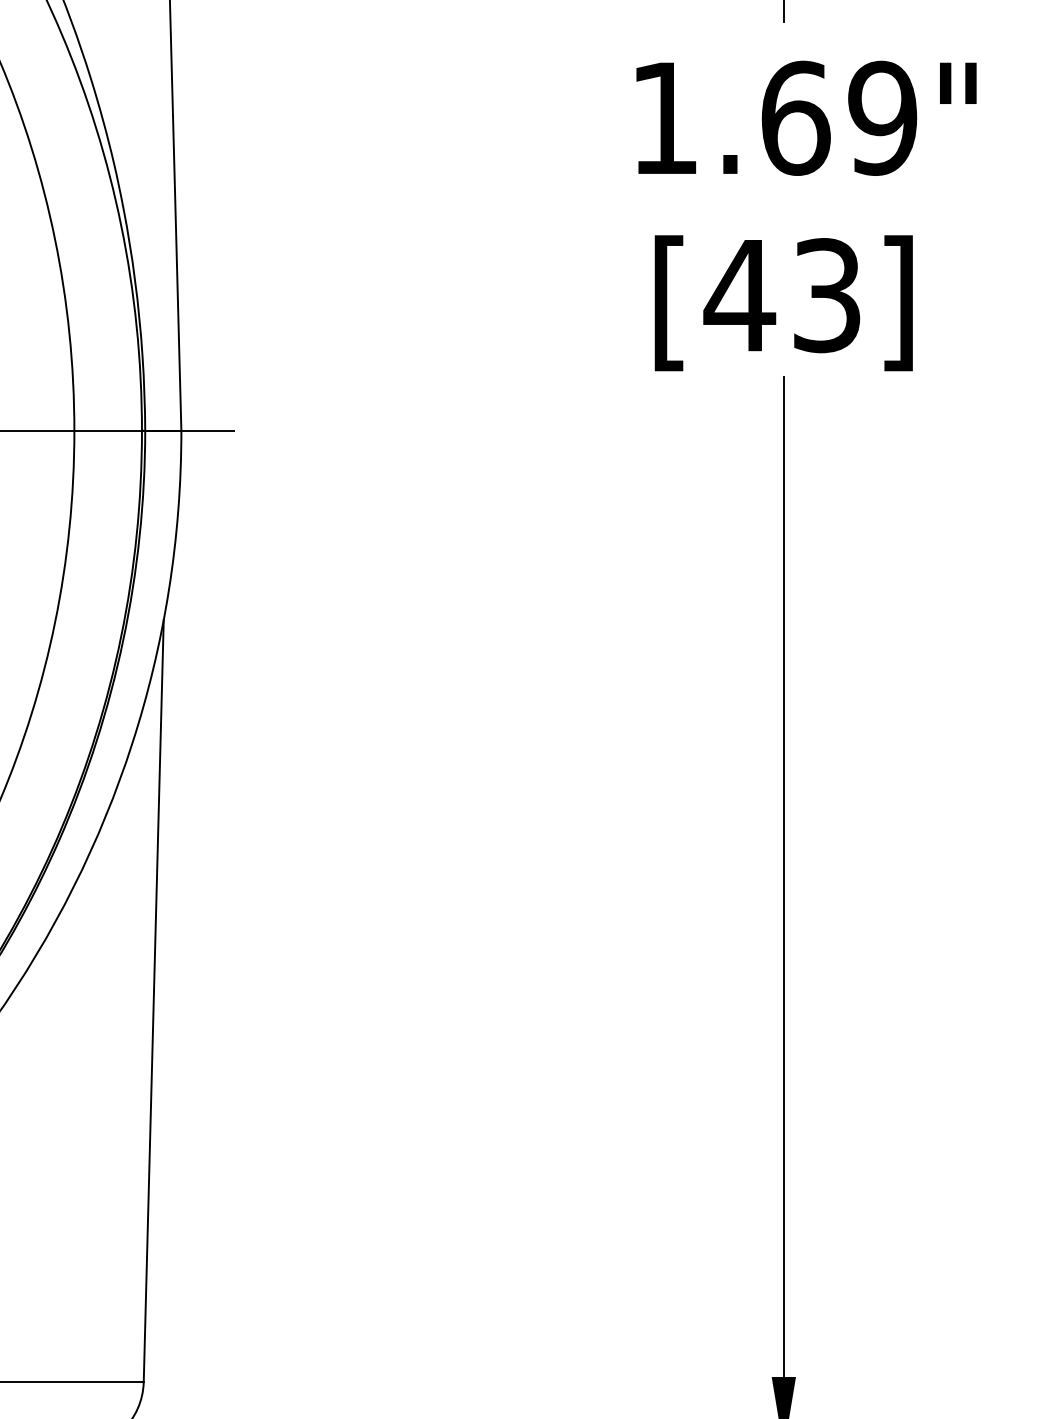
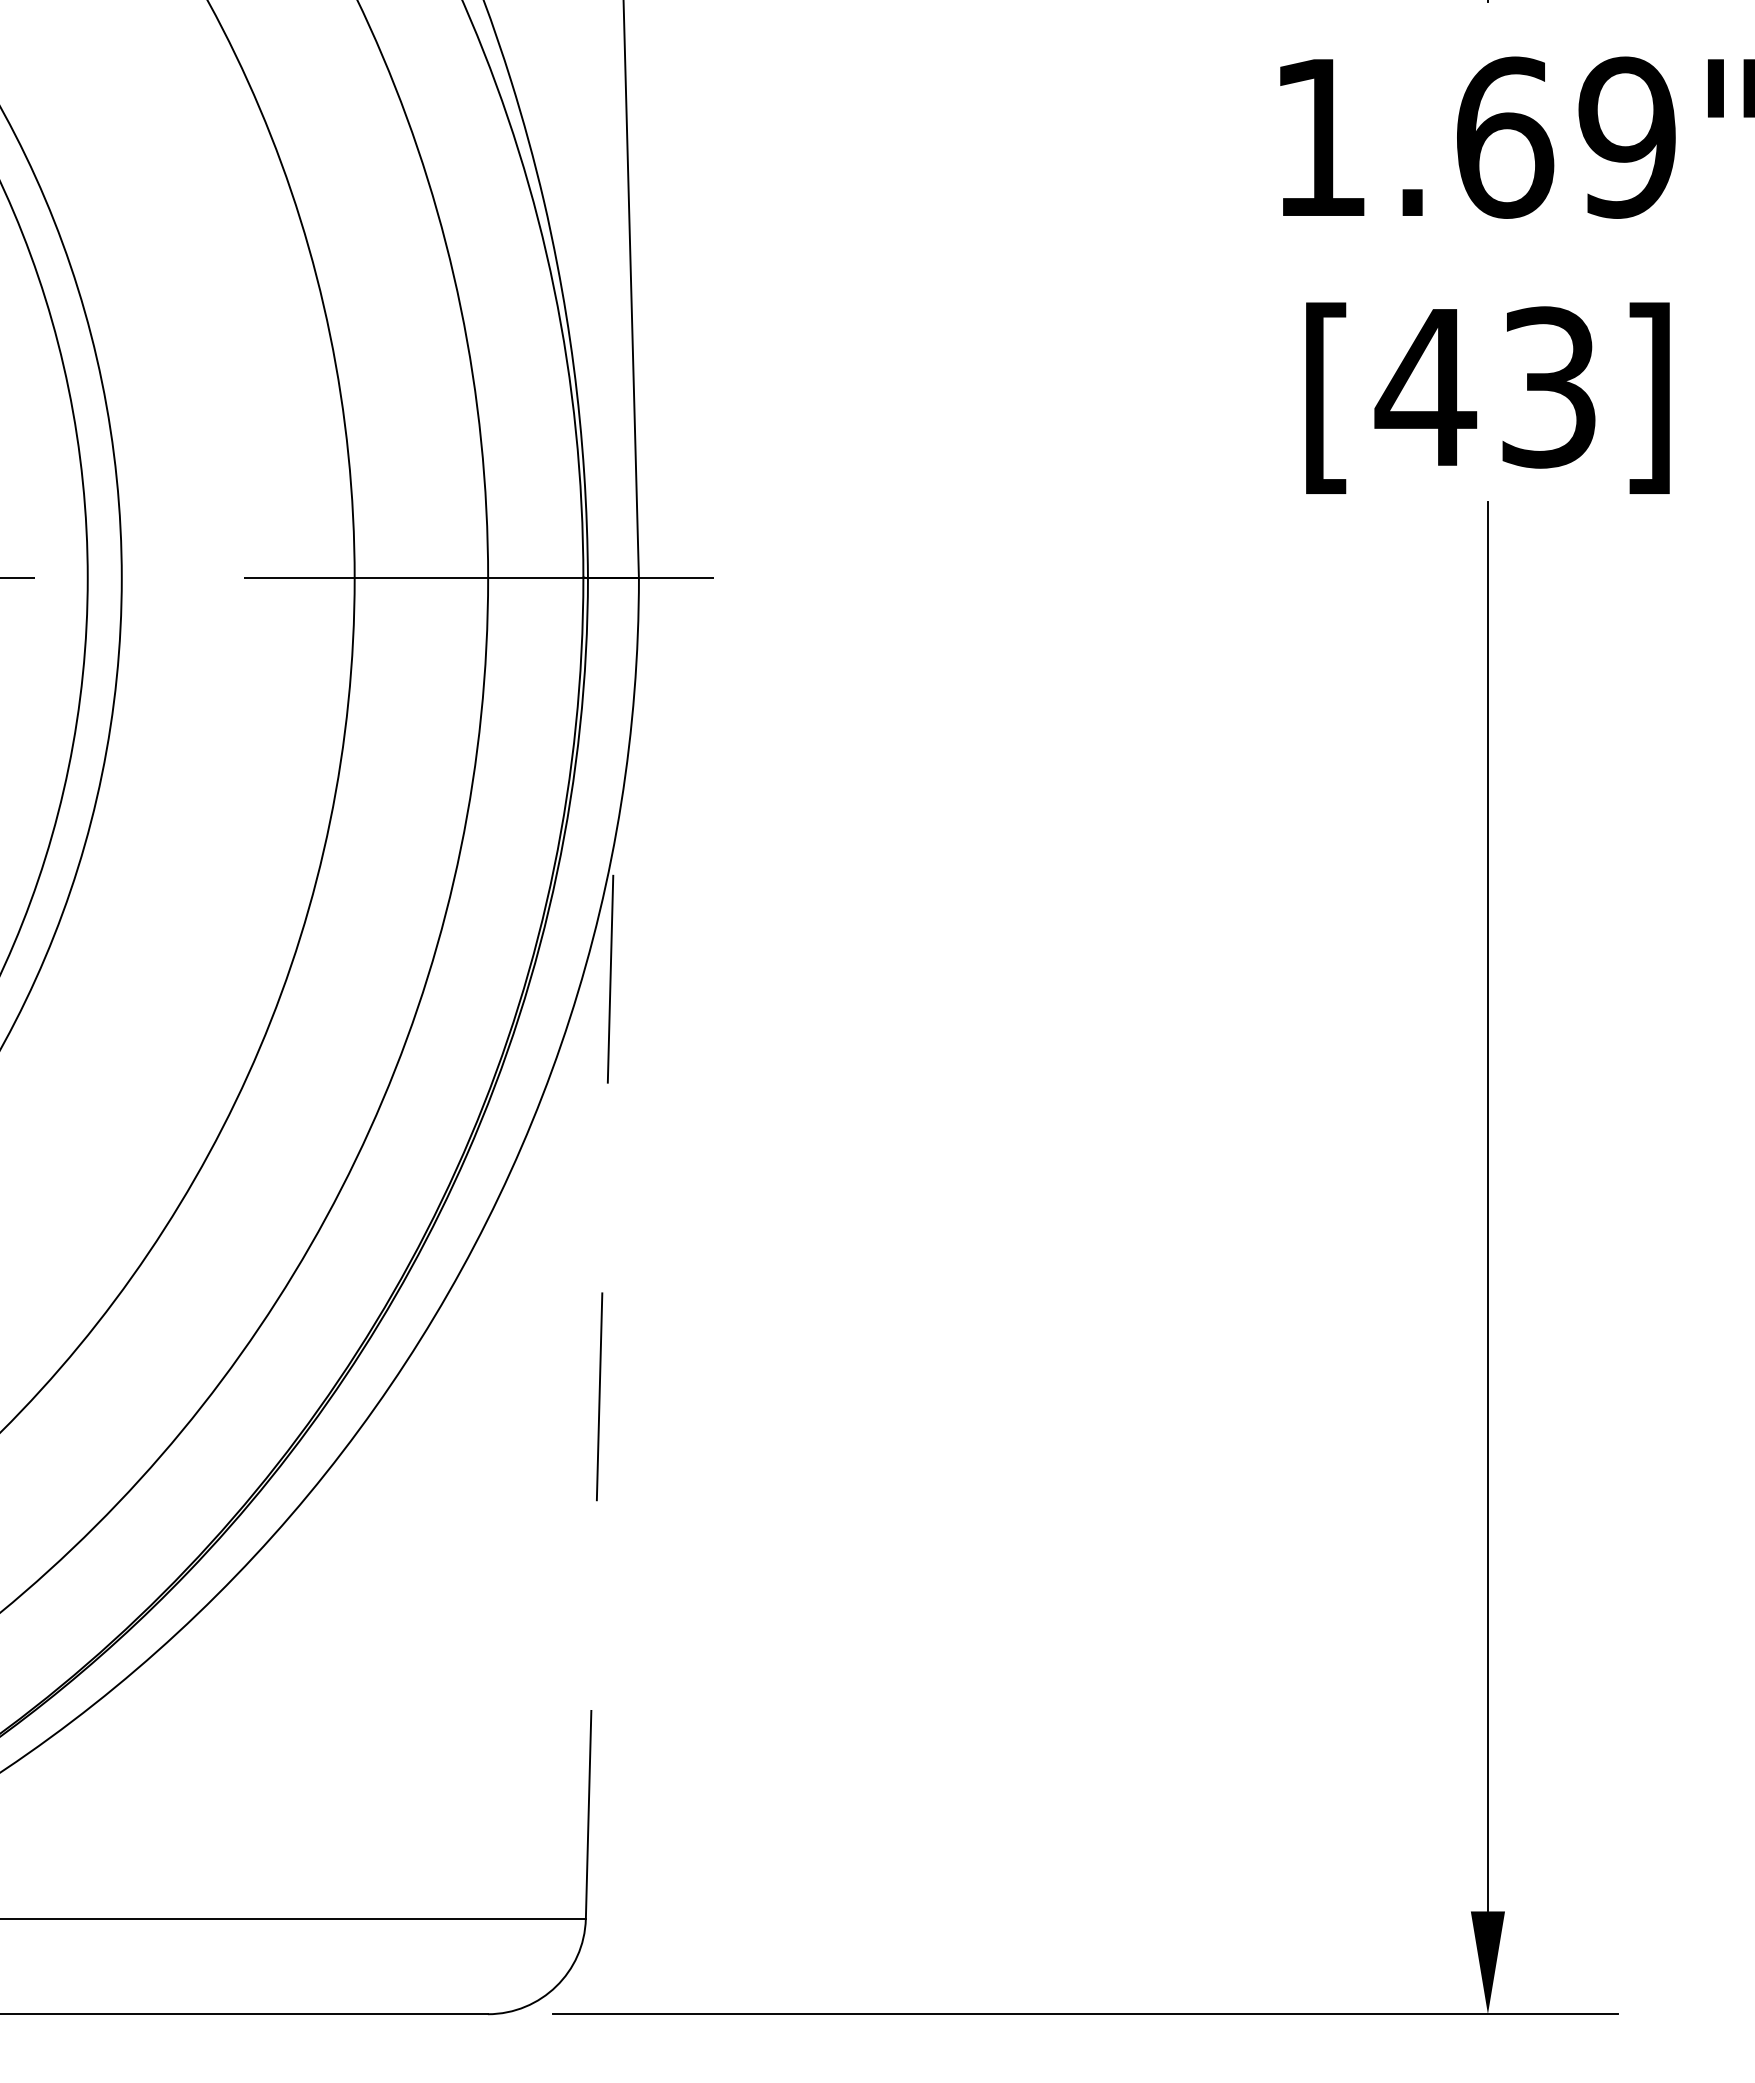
line: (154, 1000) -> (600, 1381), solid -> dashed

